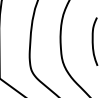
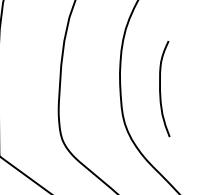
curve: (93, 41) -> (161, 88), moved

